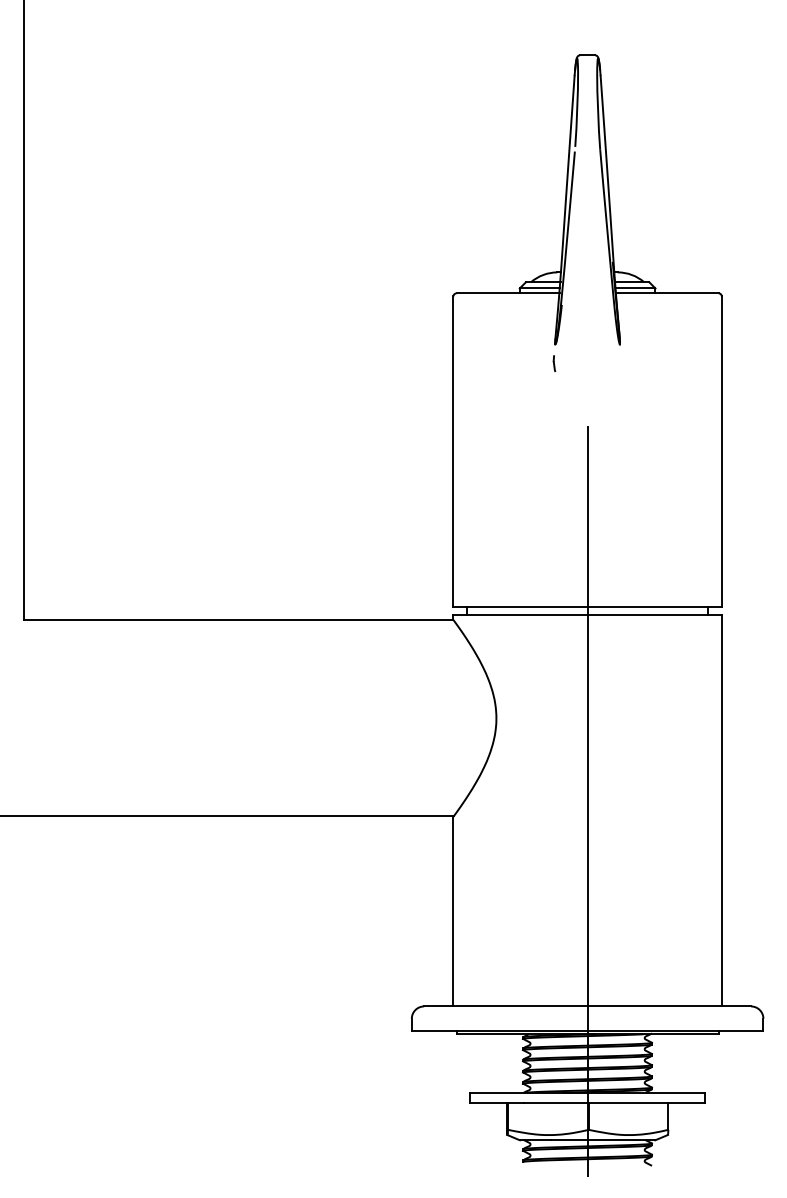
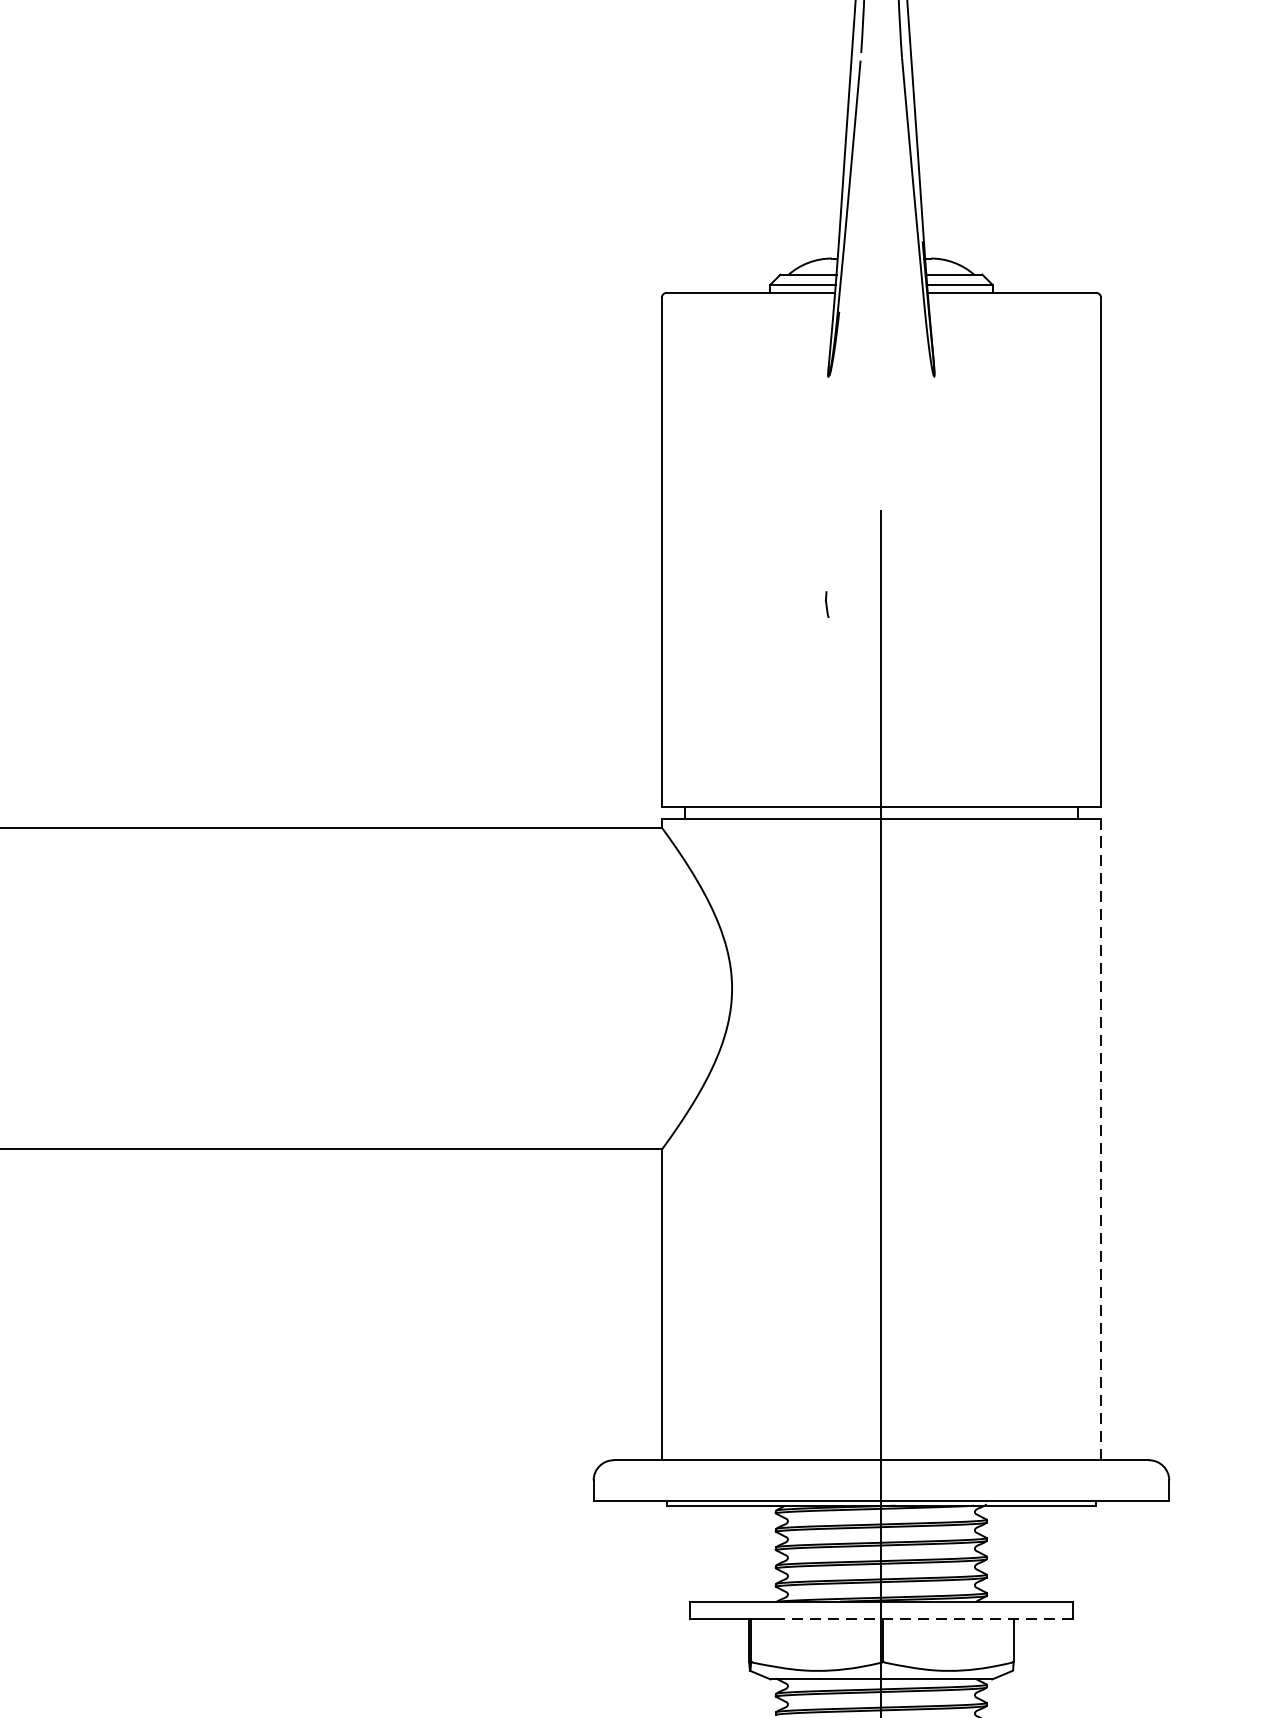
line: (554, 363) -> (827, 604), moved
line: (721, 810) -> (1100, 1139), solid -> dashed
line: (614, 1103) -> (925, 1619), solid -> dashed

